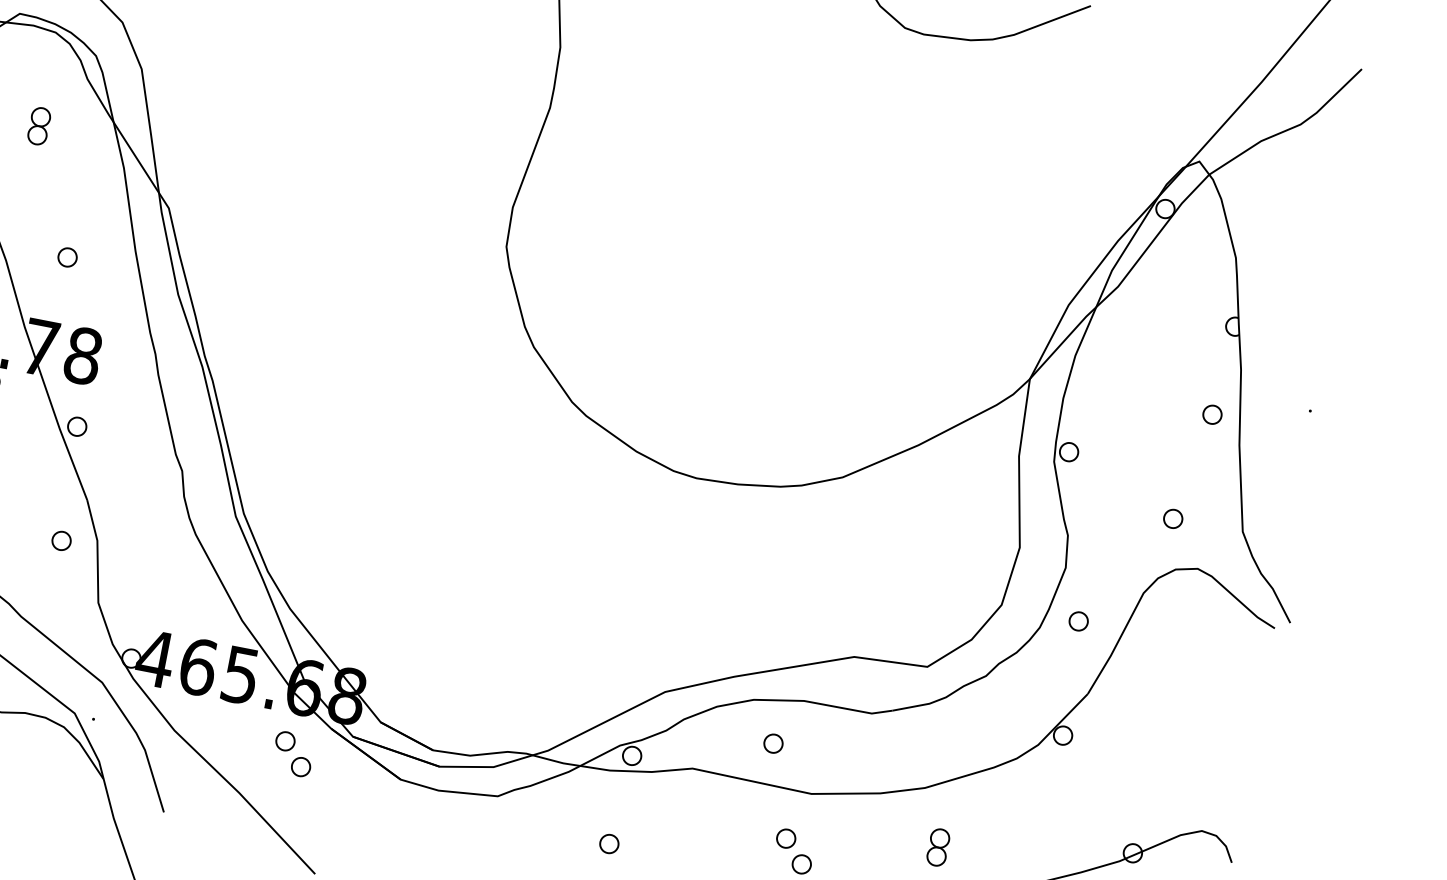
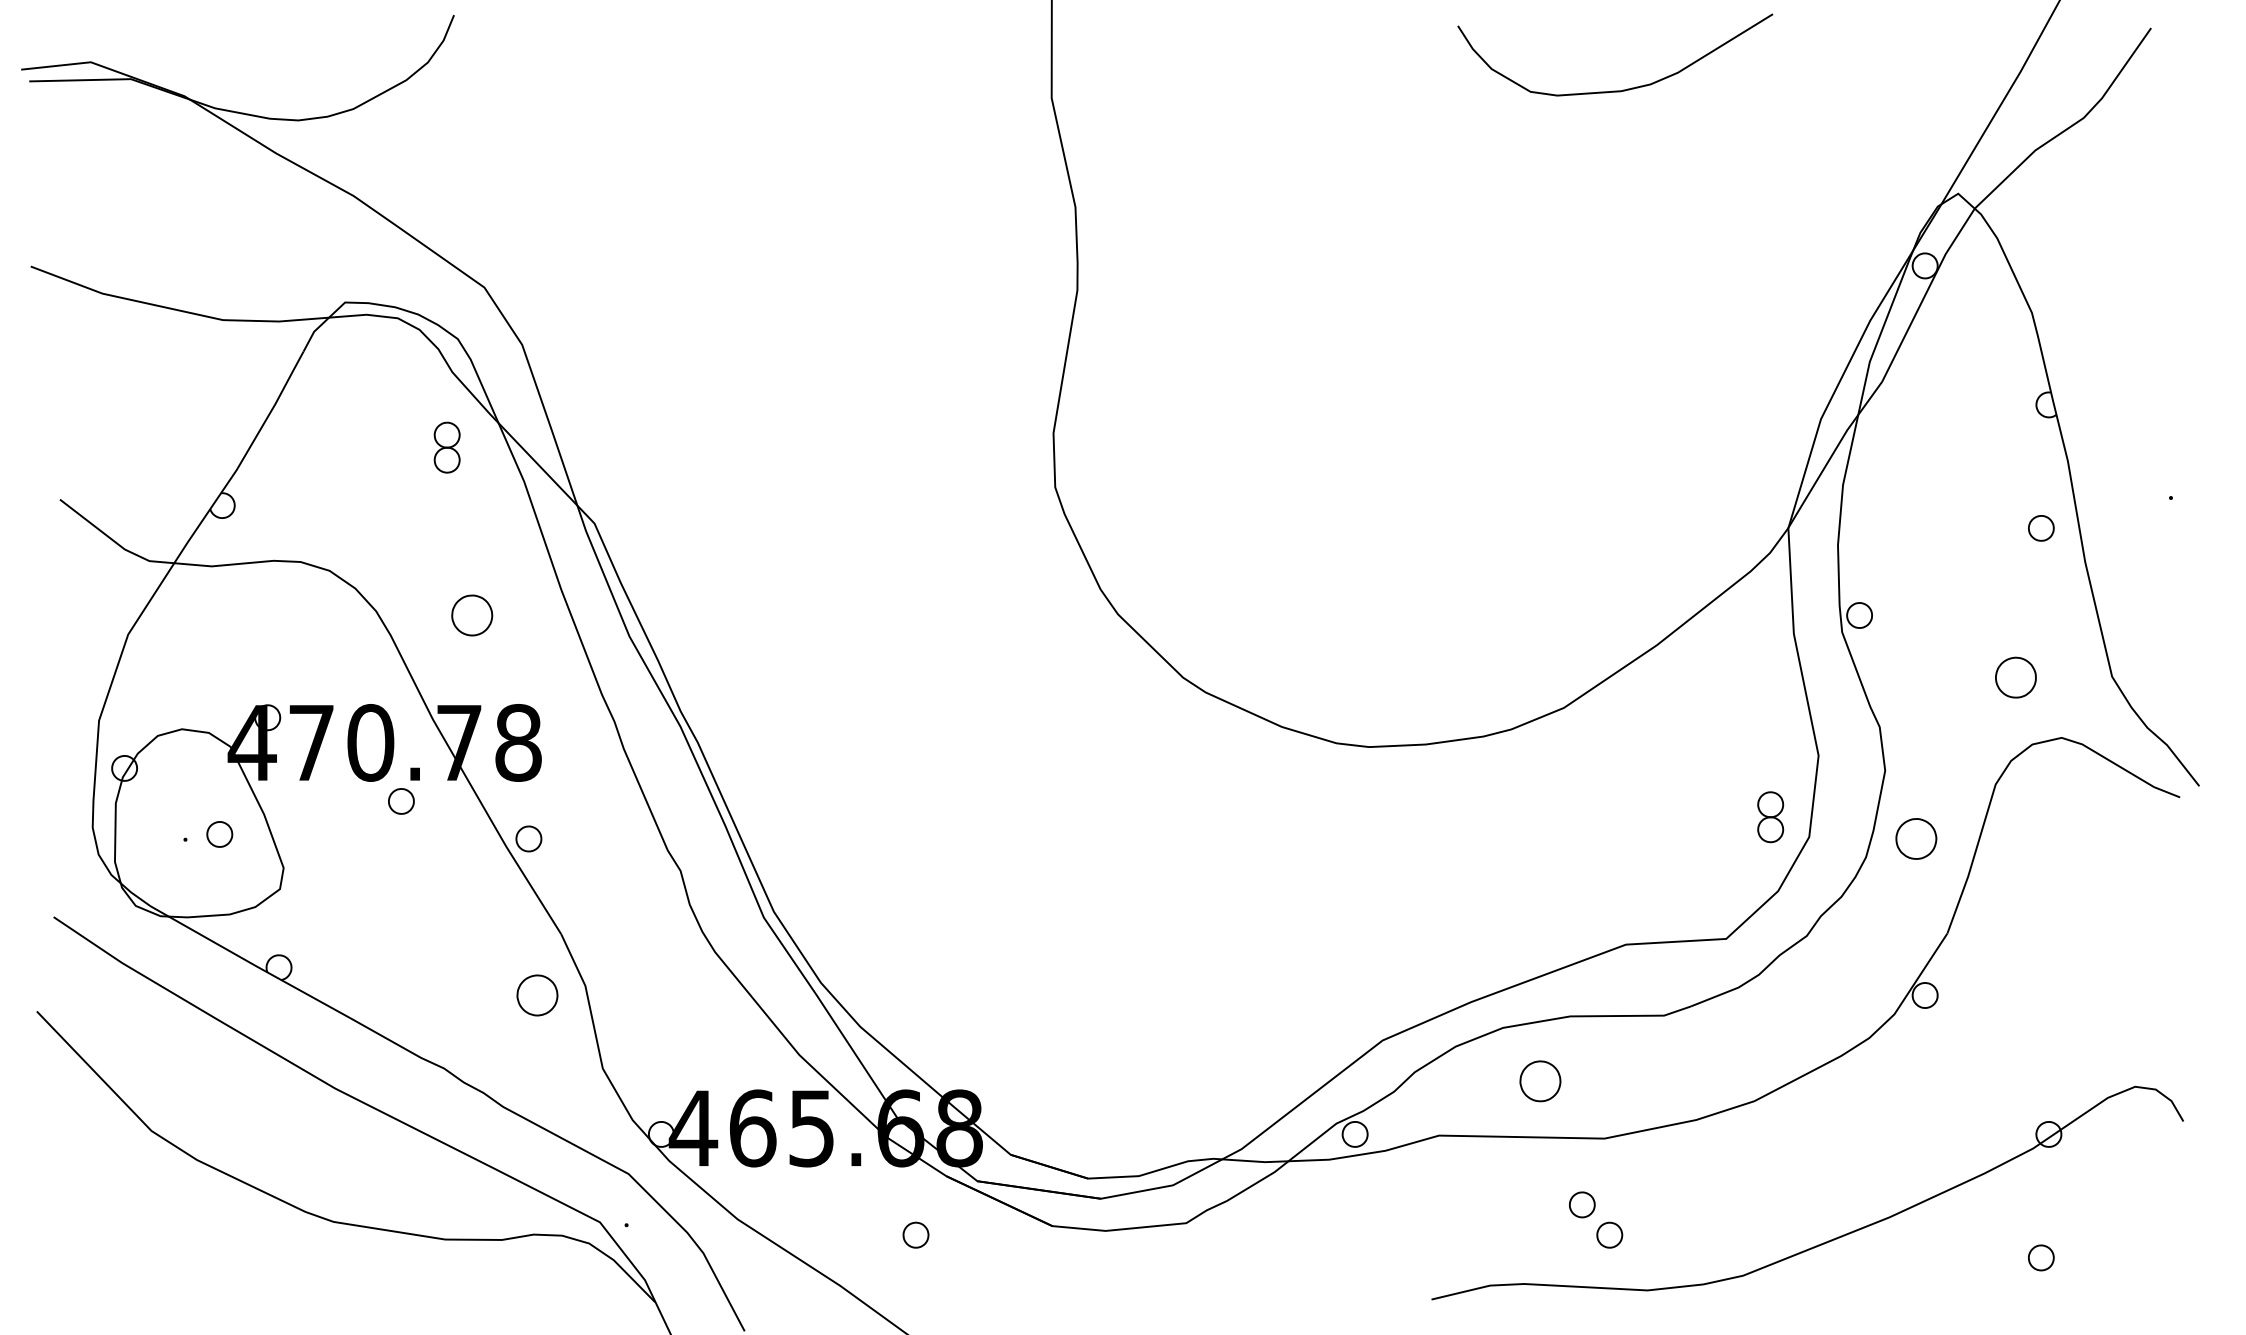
part: (38, 126) -> (446, 447), moved
part: (67, 257) -> (471, 615), size x1.6
part: (1172, 518) -> (2015, 677), size x1.6
part: (61, 540) -> (537, 995), size x1.6
part: (1078, 621) -> (1916, 838), size x1.6
part: (285, 741) -> (888, 1204), removed
part: (773, 743) -> (1540, 1081), size x1.6
part: (609, 843) -> (1347, 1257), removed
part: (938, 847) -> (1770, 817), moved

